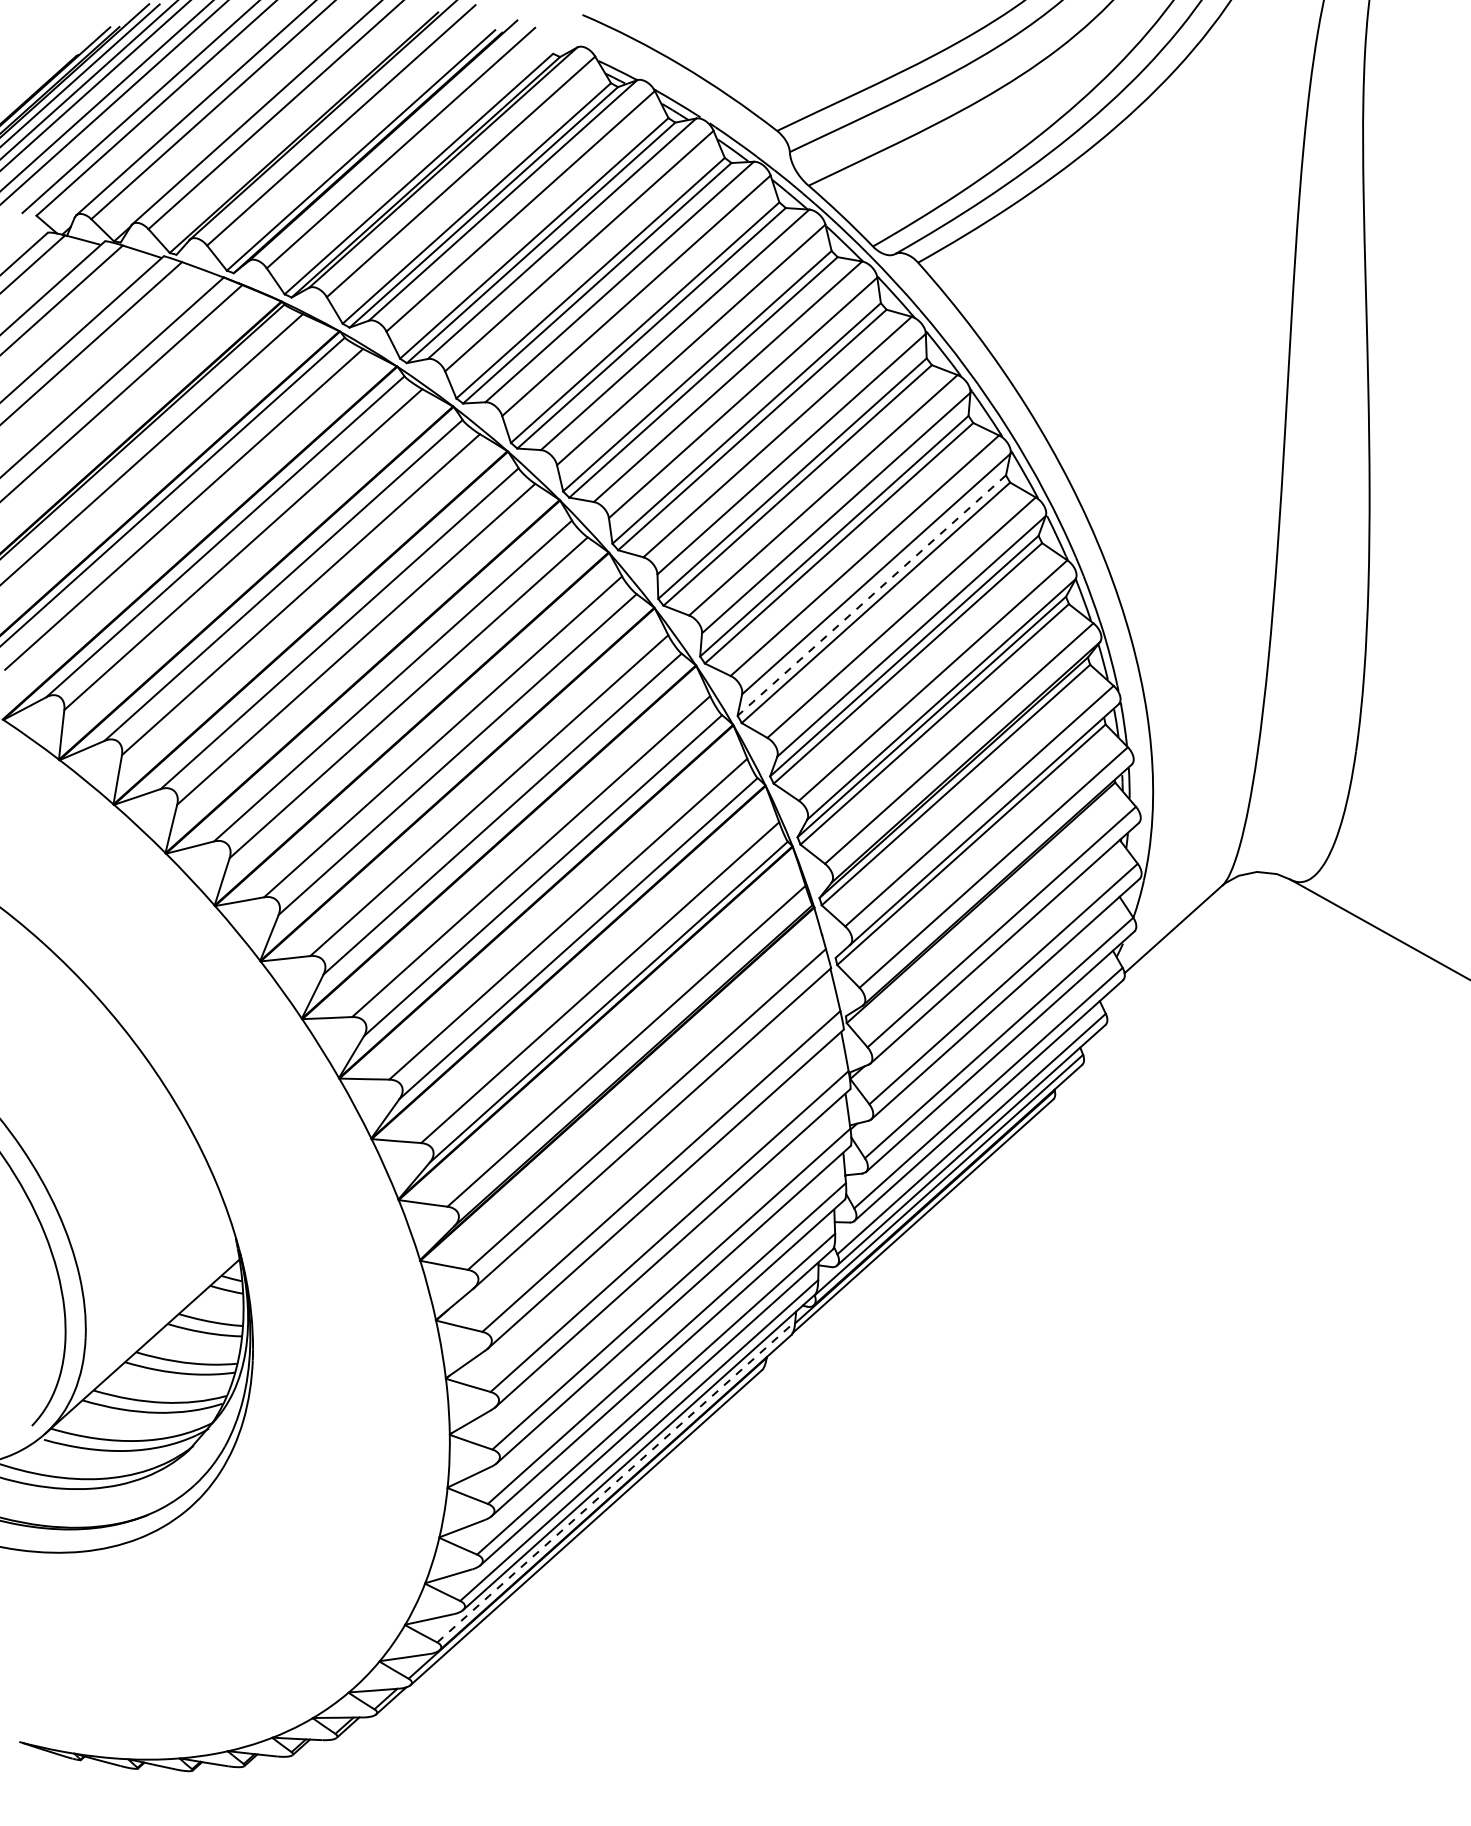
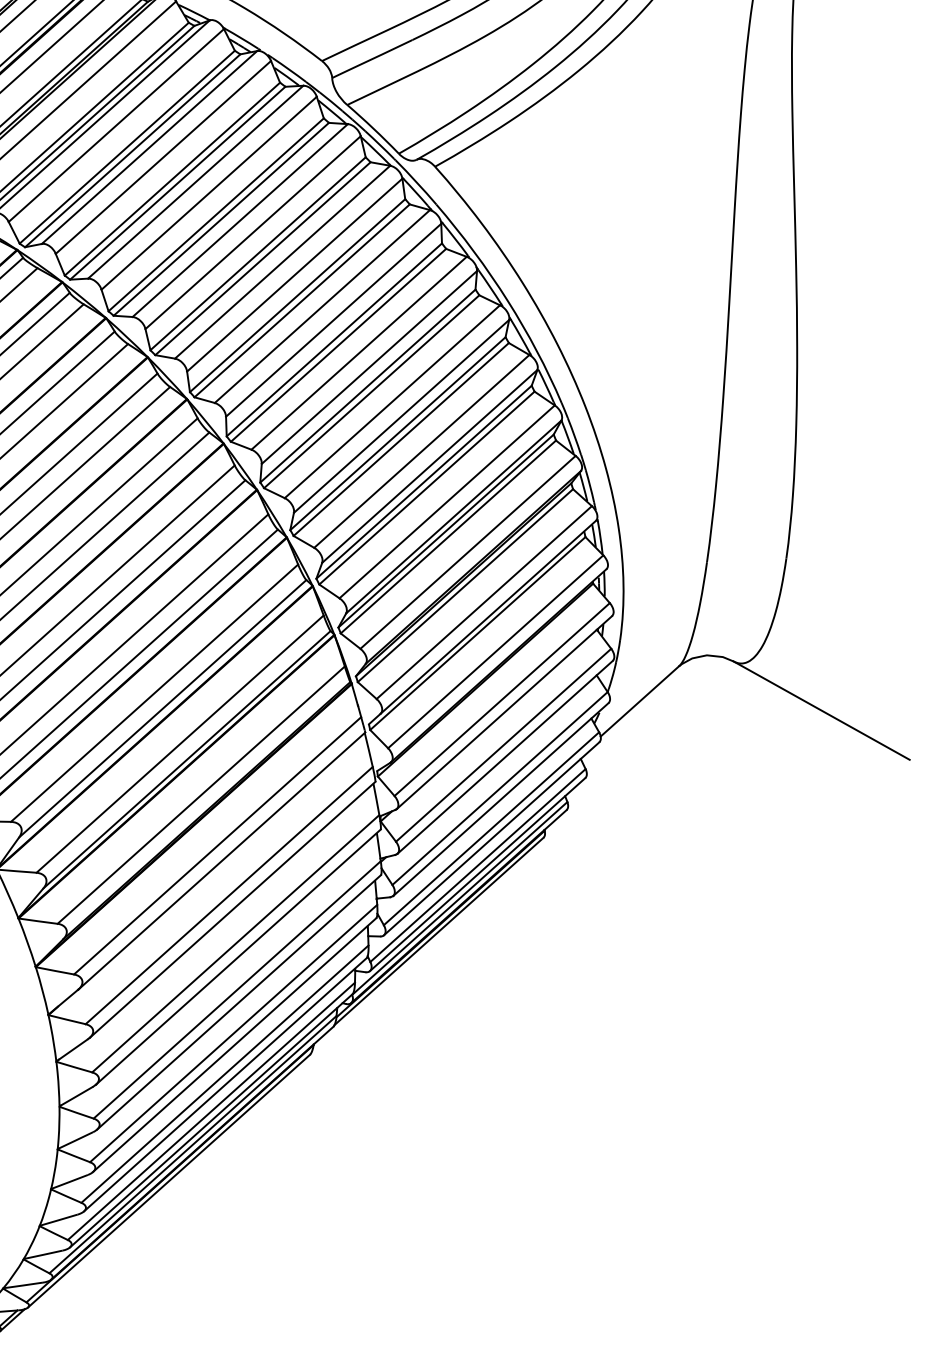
line: (871, 595) -> (397, 433), dashed -> solid
line: (616, 1481) -> (193, 1144), dashed -> solid

